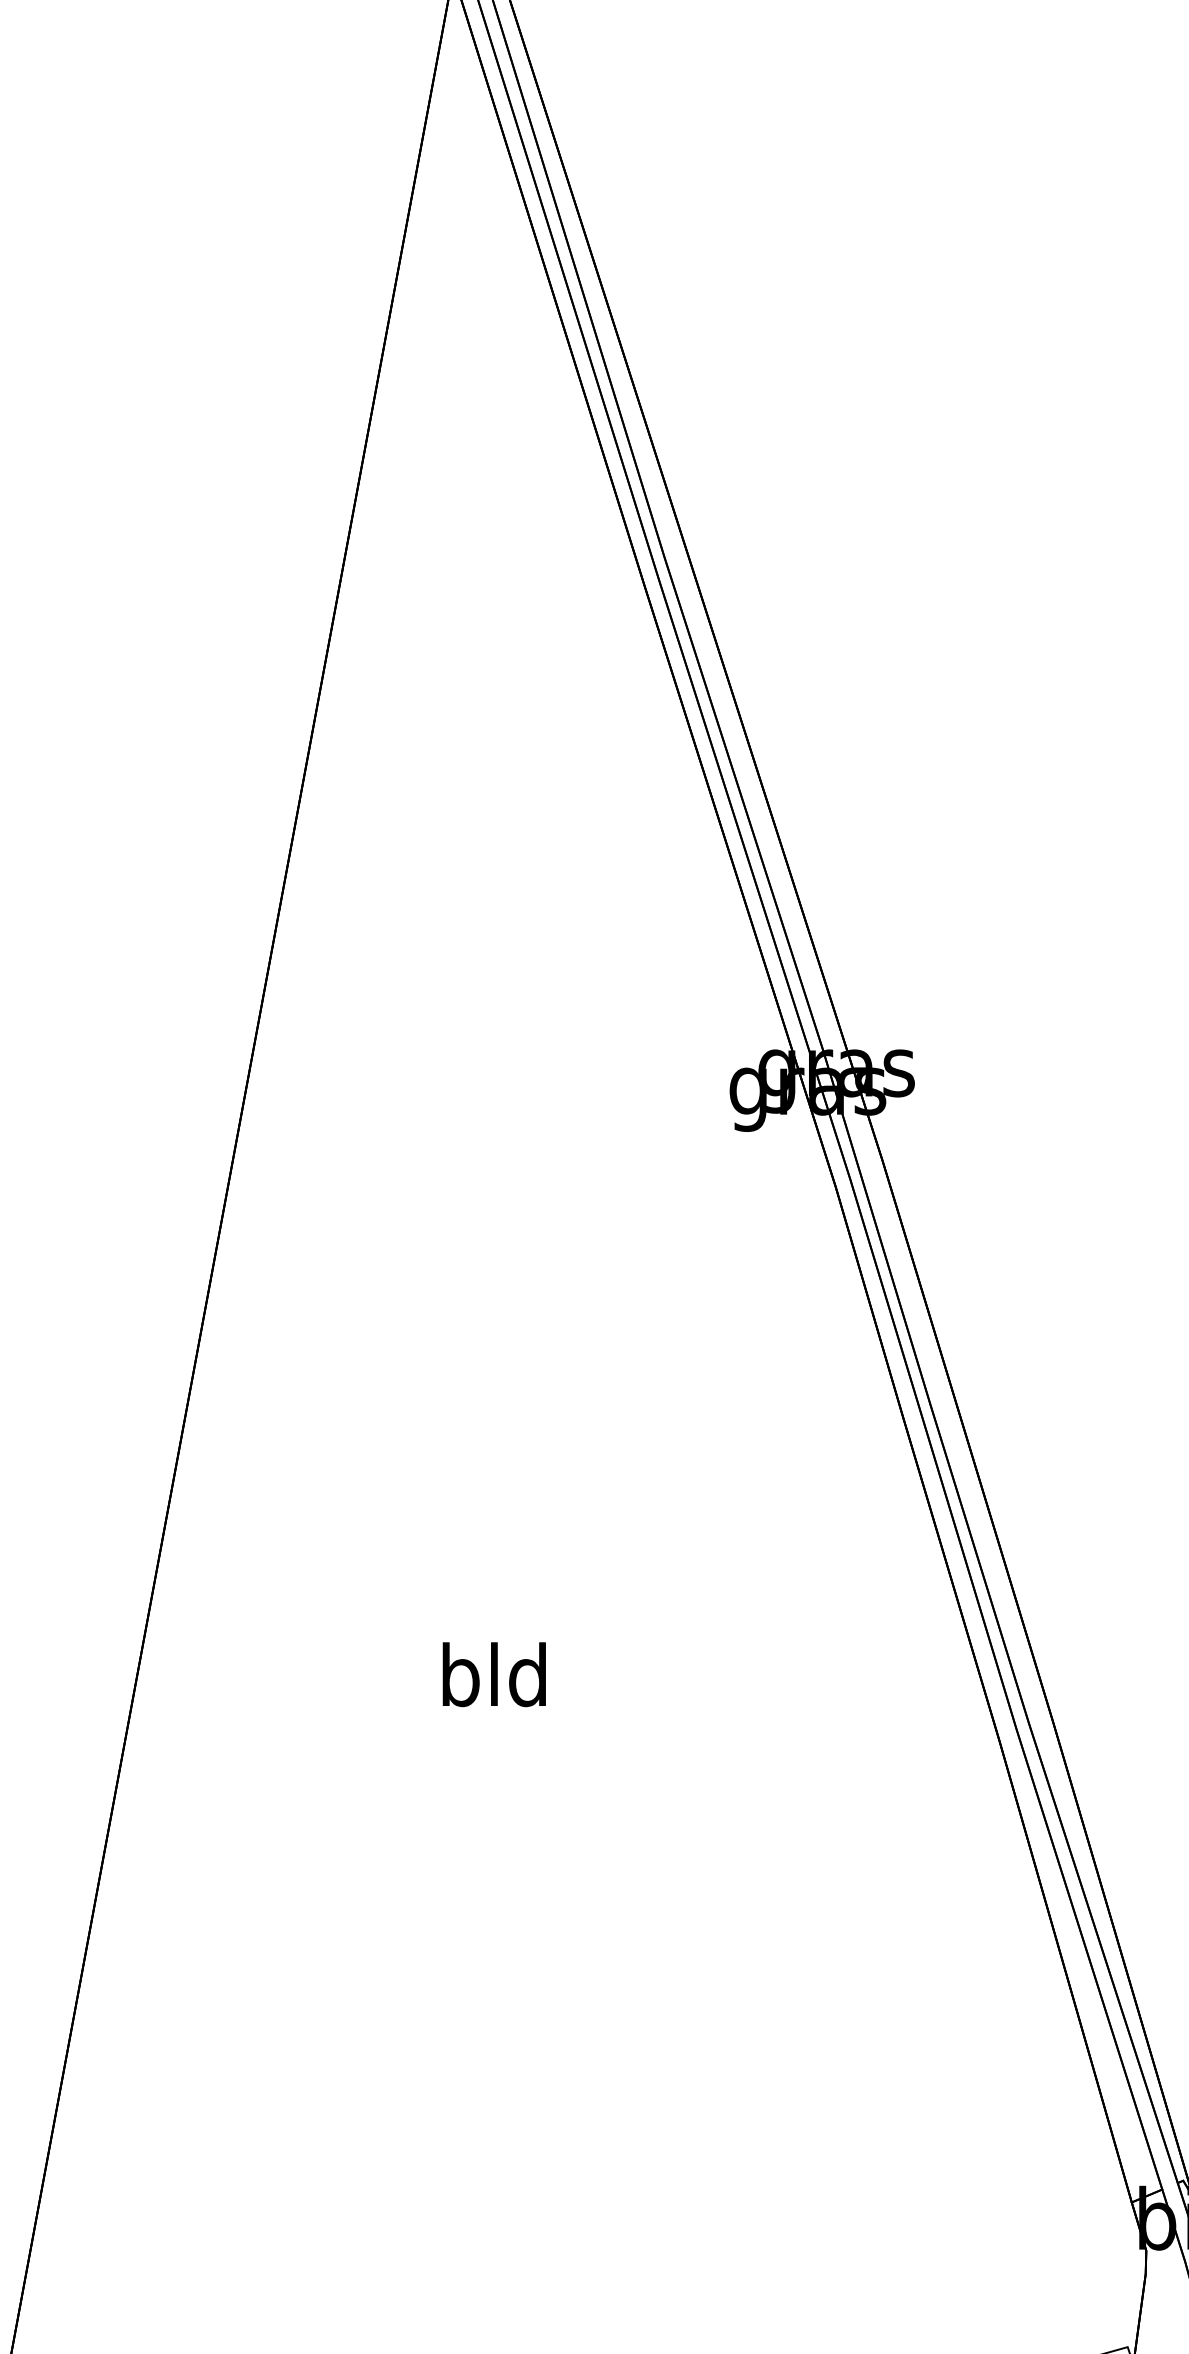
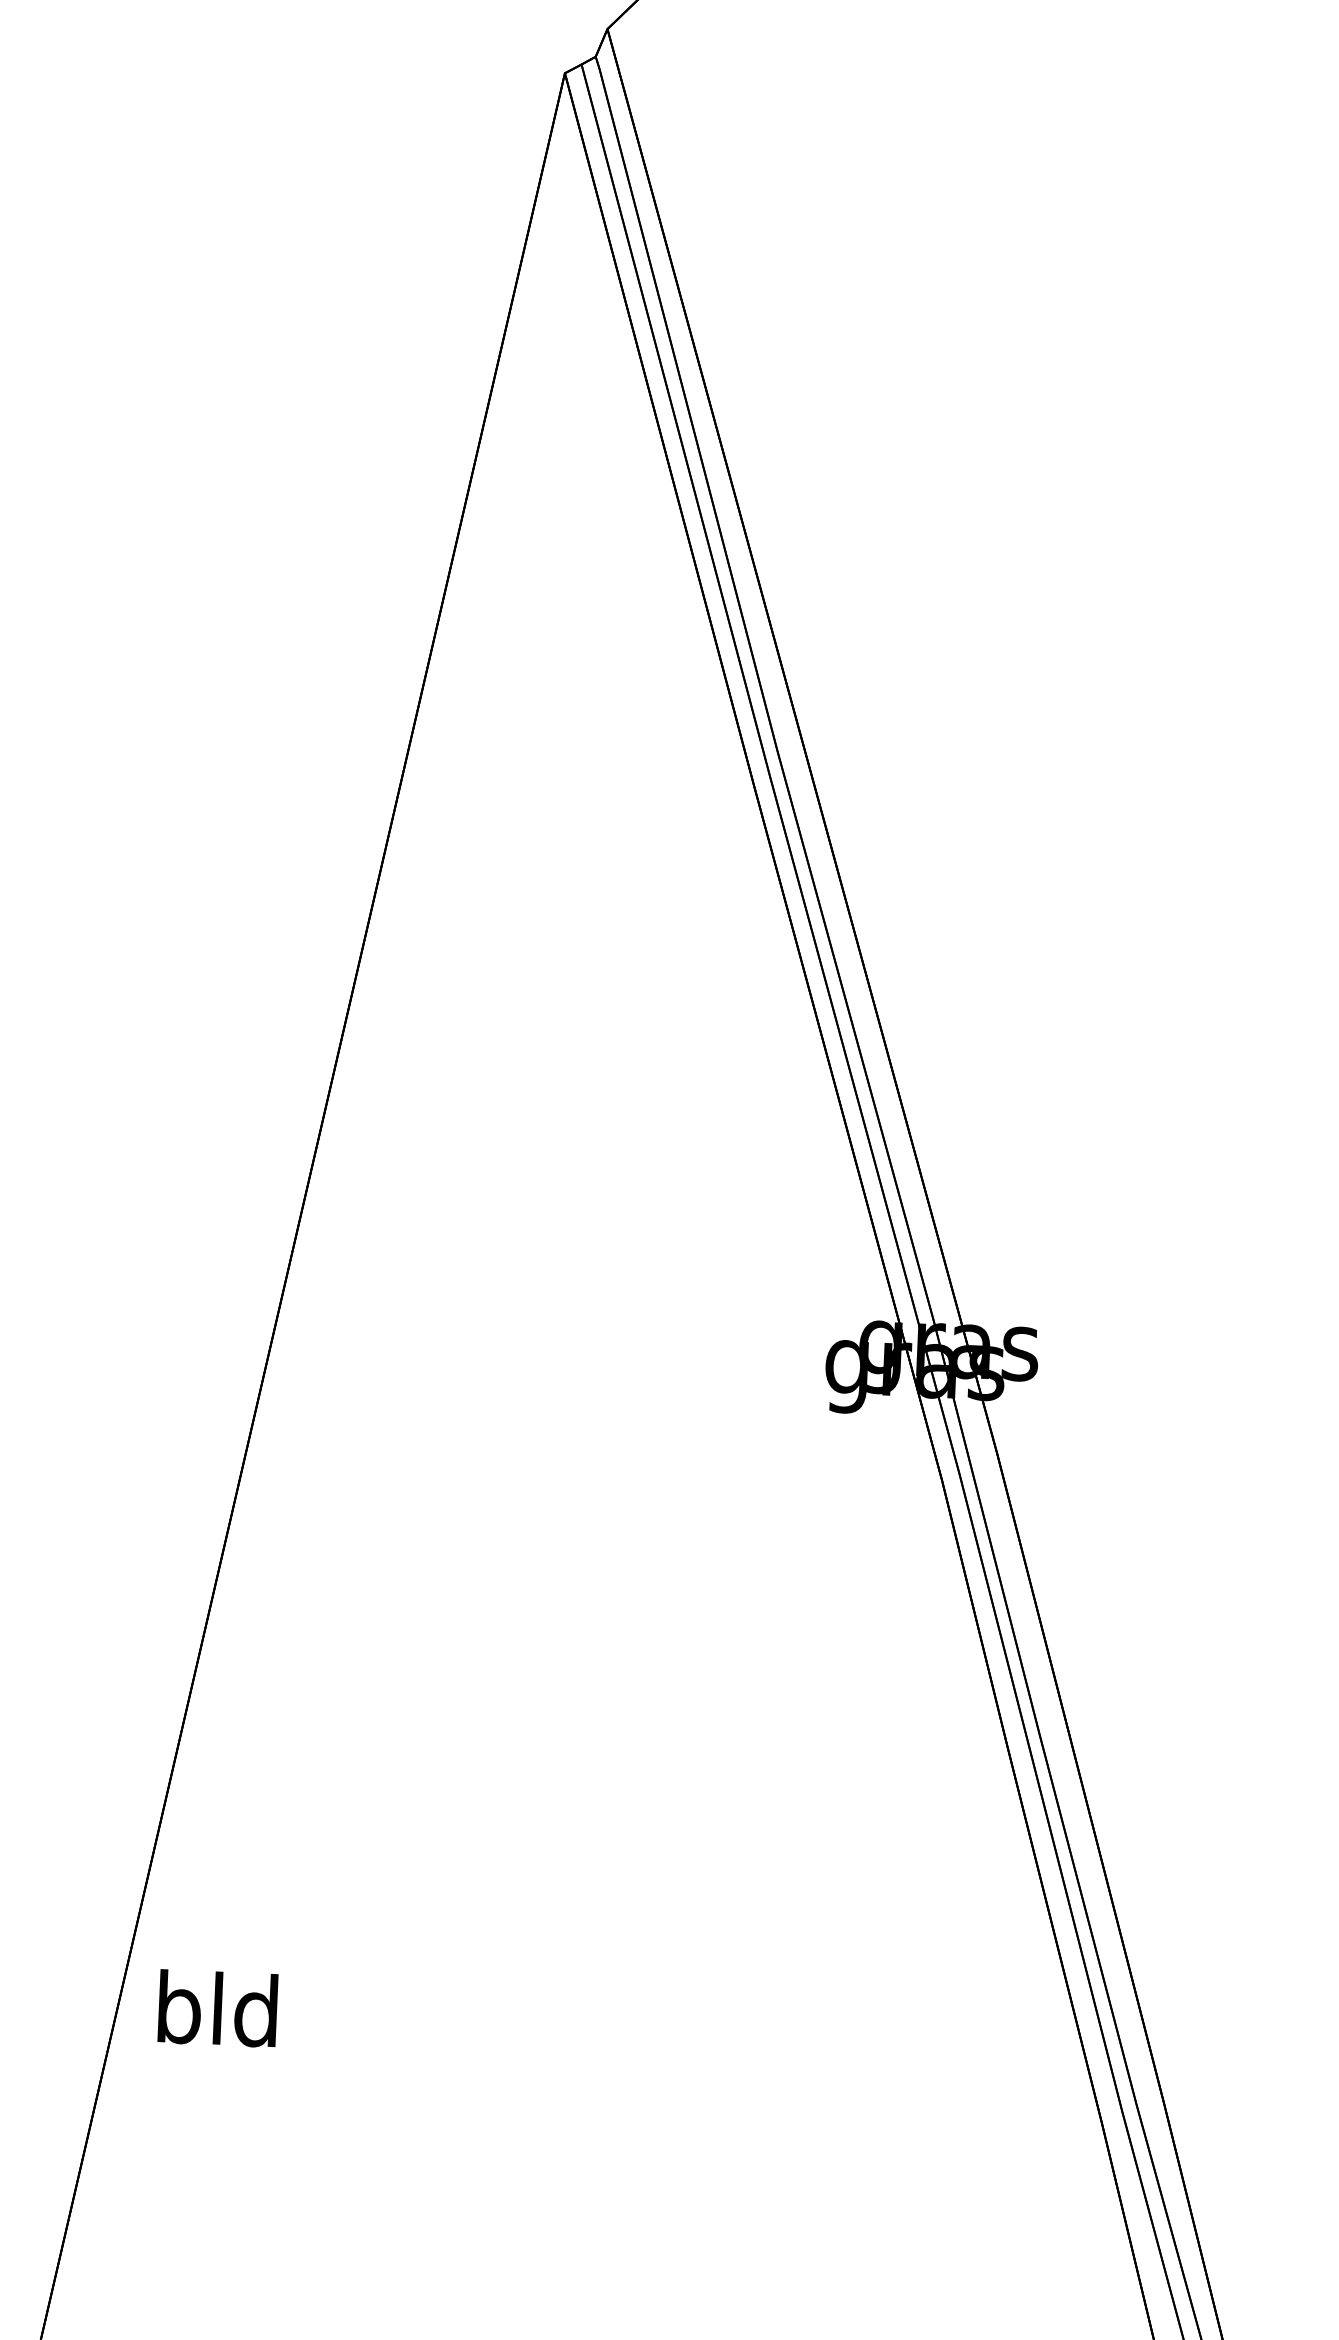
text: (493, 1674) -> (216, 2008), moved

